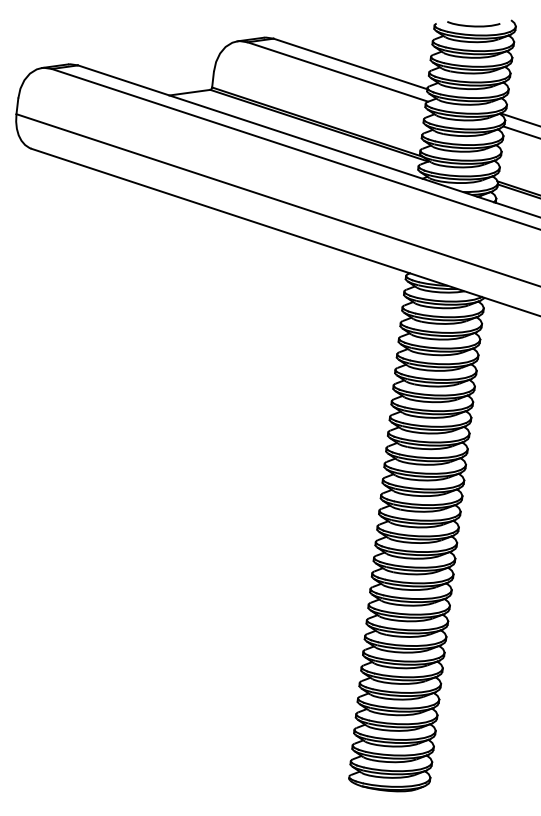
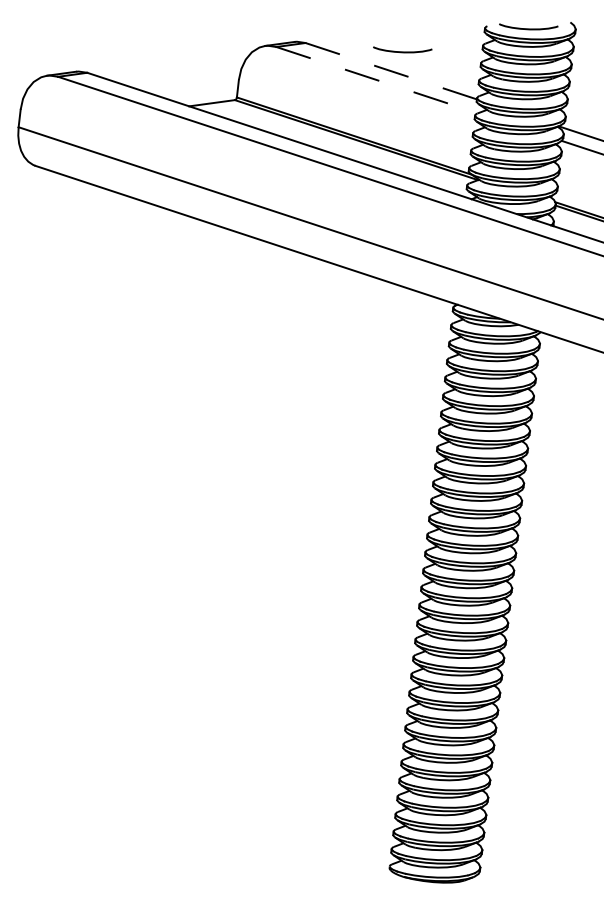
curve: (360, 46) -> (402, 51), added
line: (350, 64) -> (391, 71), solid -> dashed
line: (337, 72) -> (376, 80), solid -> dashed

